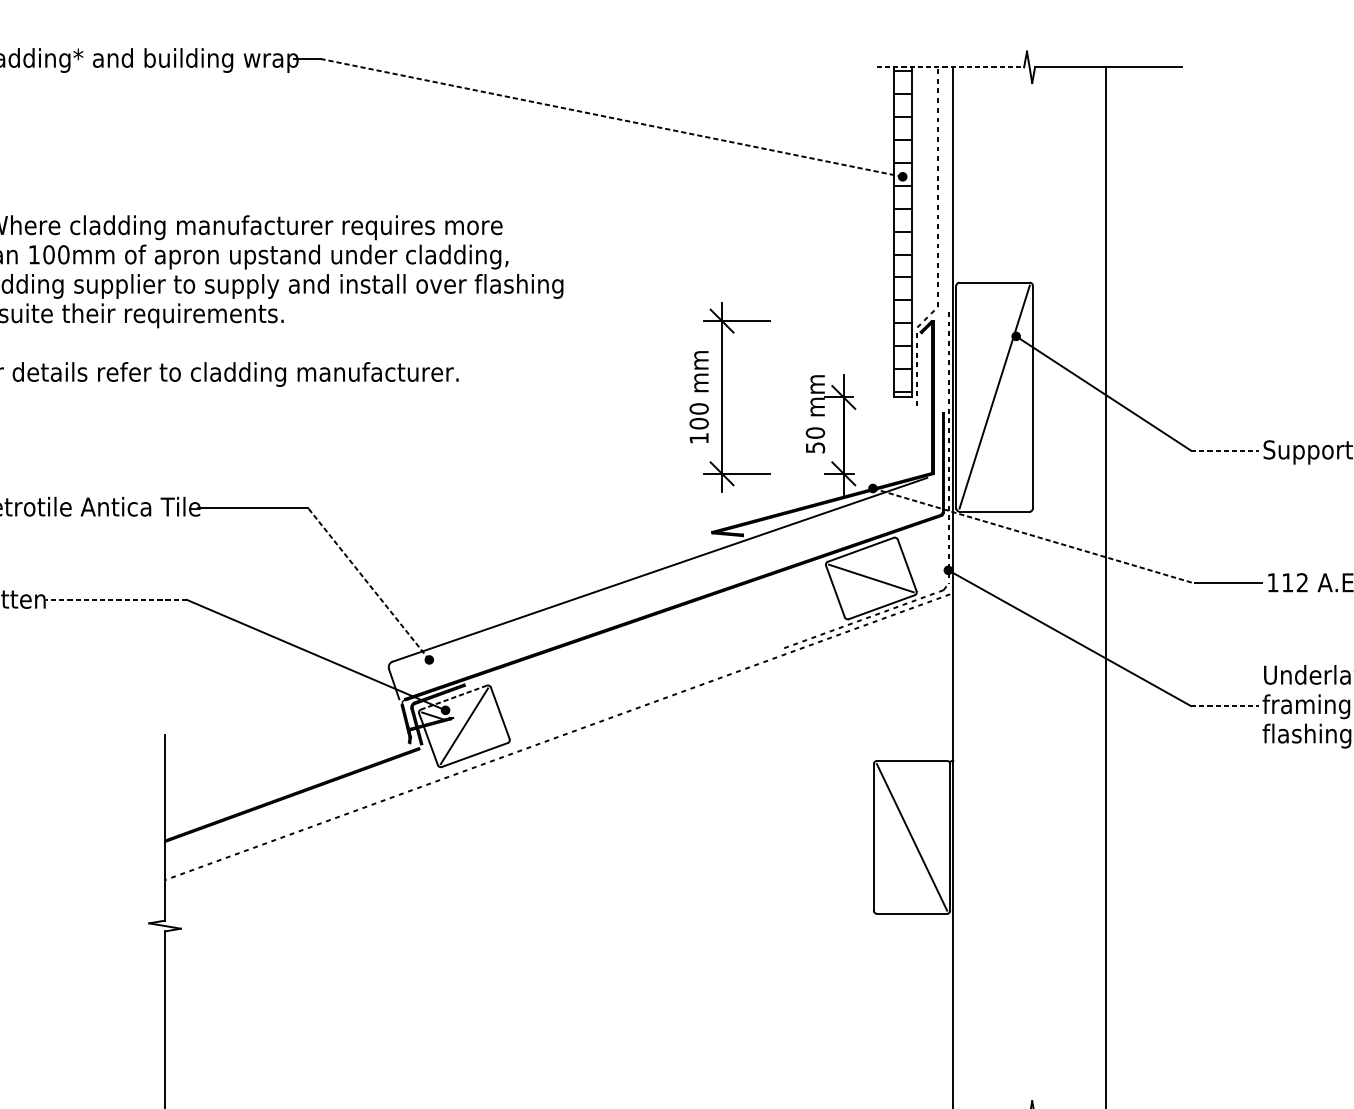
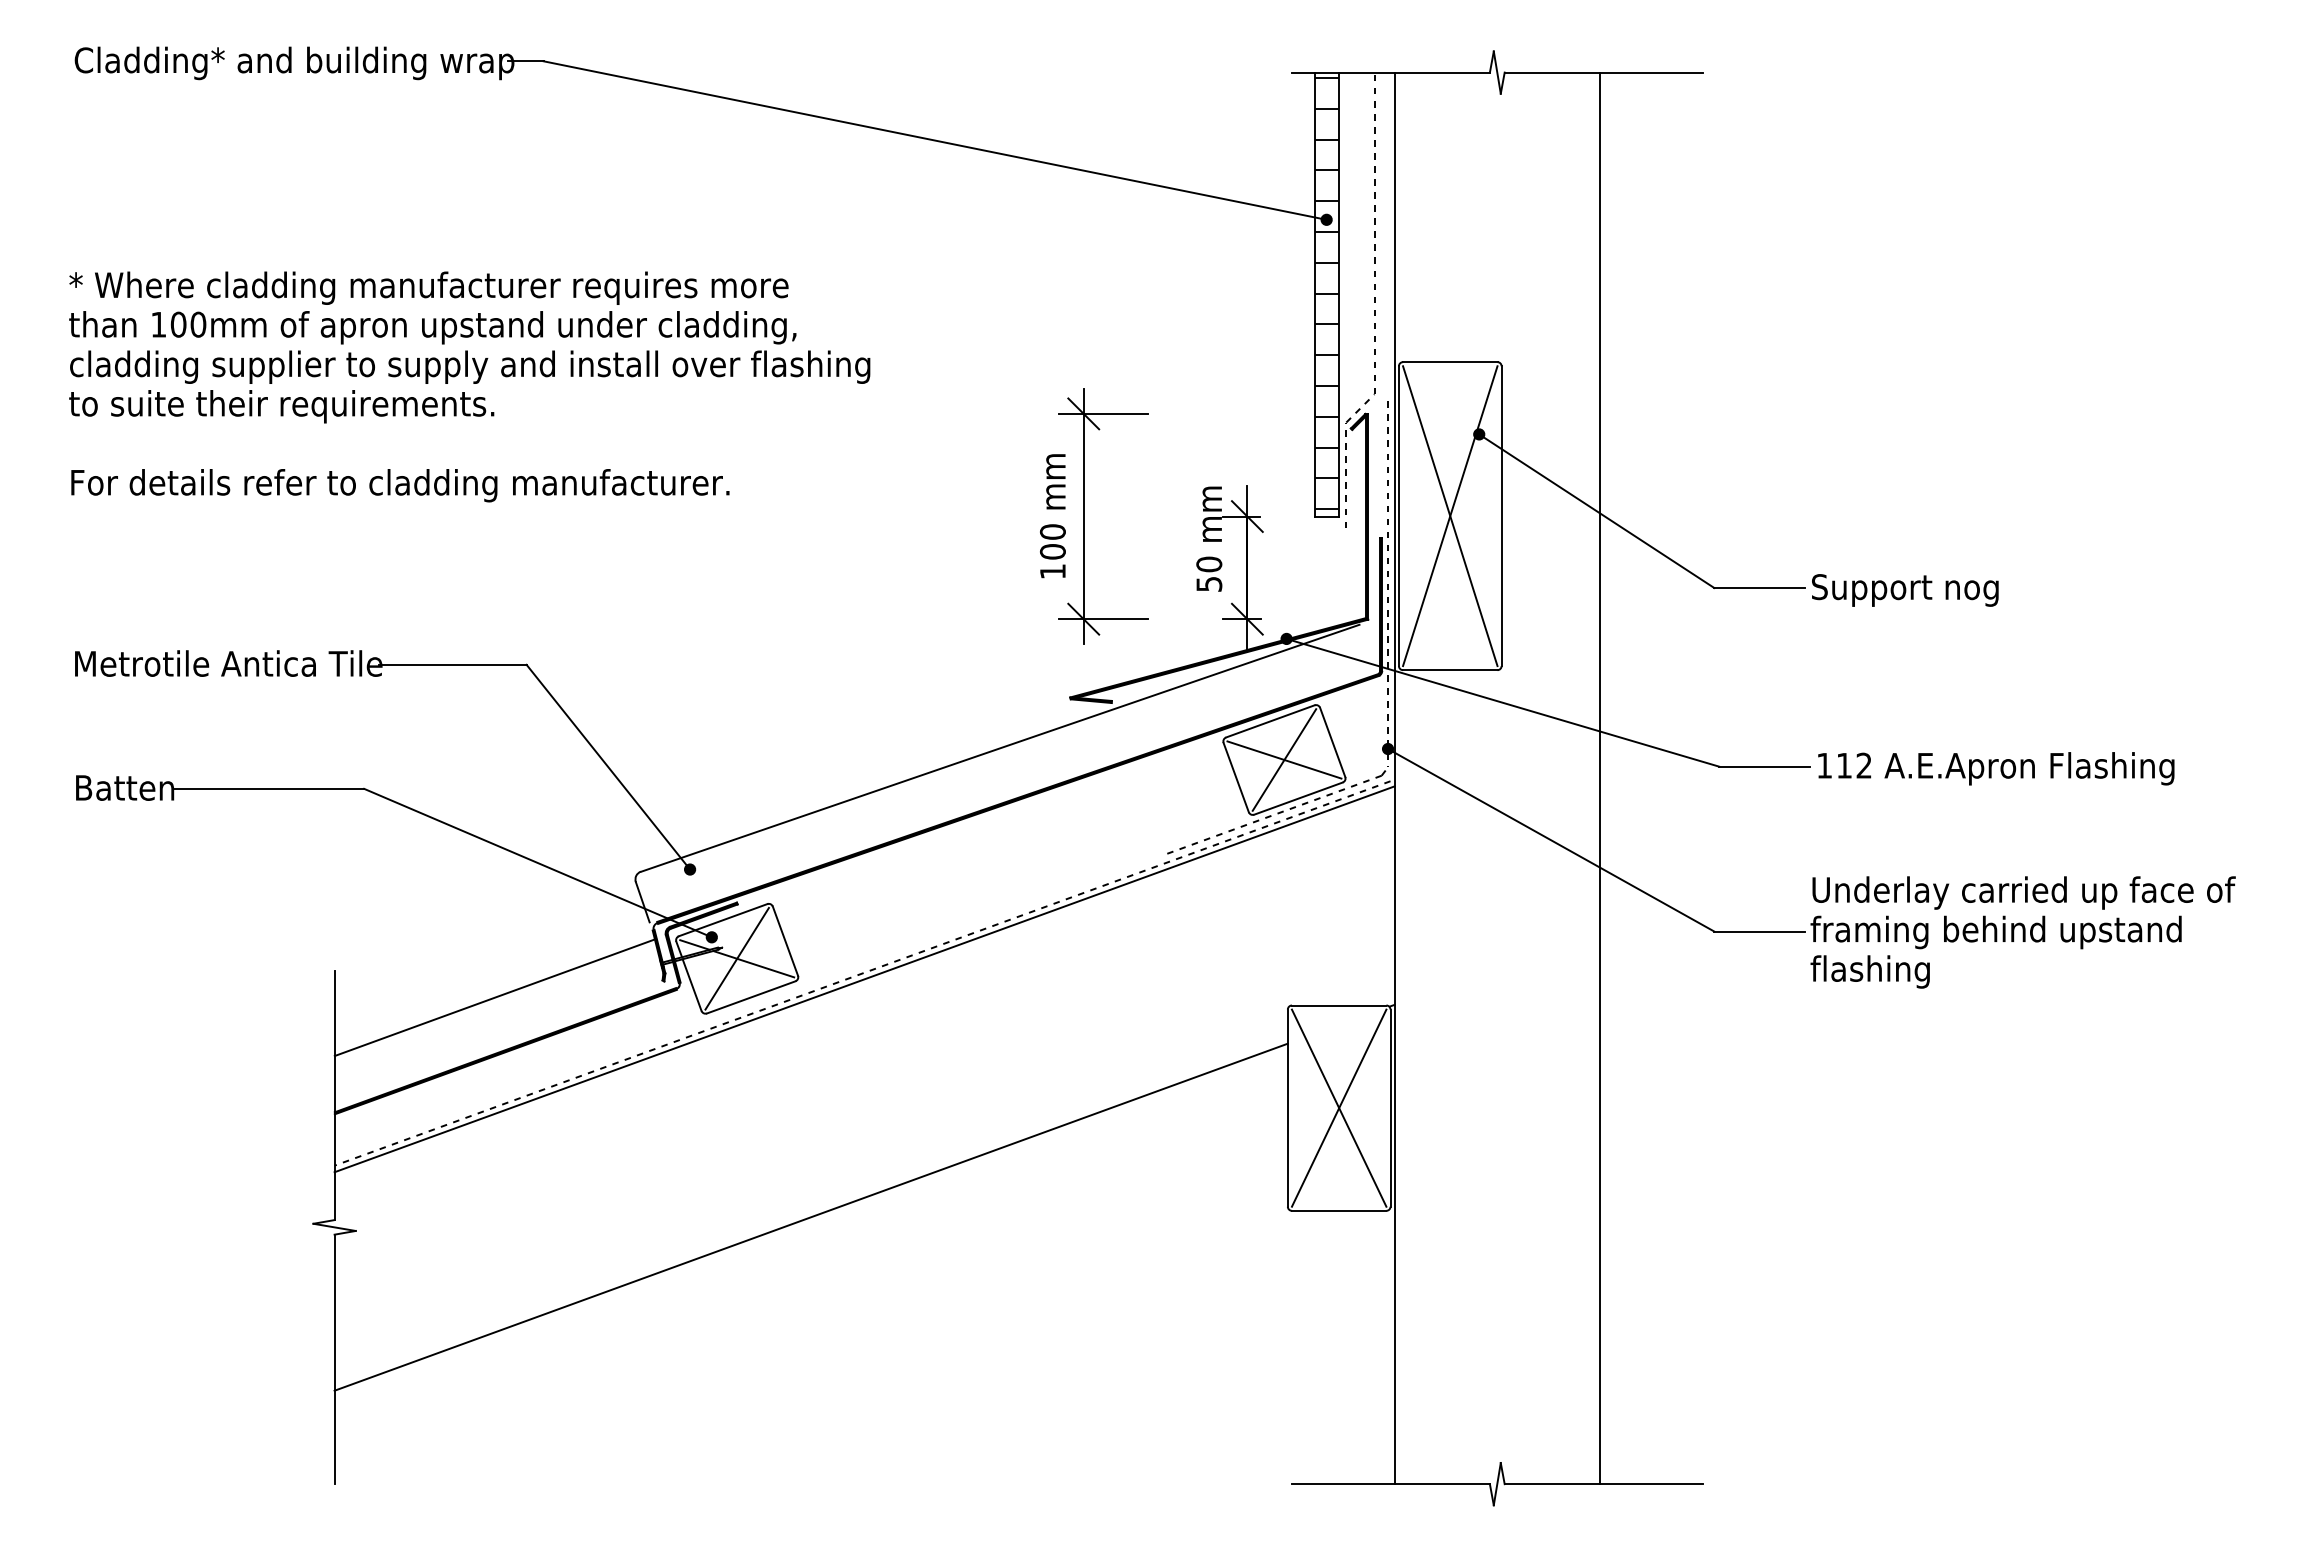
line: (950, 67) -> (1390, 72), dashed -> solid
line: (611, 117) -> (934, 140), dashed -> solid
line: (994, 397) -> (1450, 516), added
line: (1225, 450) -> (1760, 588), dashed -> solid
line: (1033, 535) -> (1502, 702), dashed -> solid
line: (871, 578) -> (1284, 759), added
line: (368, 584) -> (608, 767), dashed -> solid
line: (116, 599) -> (269, 788), dashed -> solid
line: (453, 697) -> (722, 920), dashed -> solid
line: (1225, 706) -> (1760, 931), dashed -> solid
line: (476, 730) -> (753, 964), added
line: (559, 741) -> (864, 979), added
line: (284, 755) -> (495, 997), added
fill: (314, 763) -> (535, 1008), added
line: (911, 836) -> (1338, 1107), added
line: (518, 917) -> (810, 1216), added

